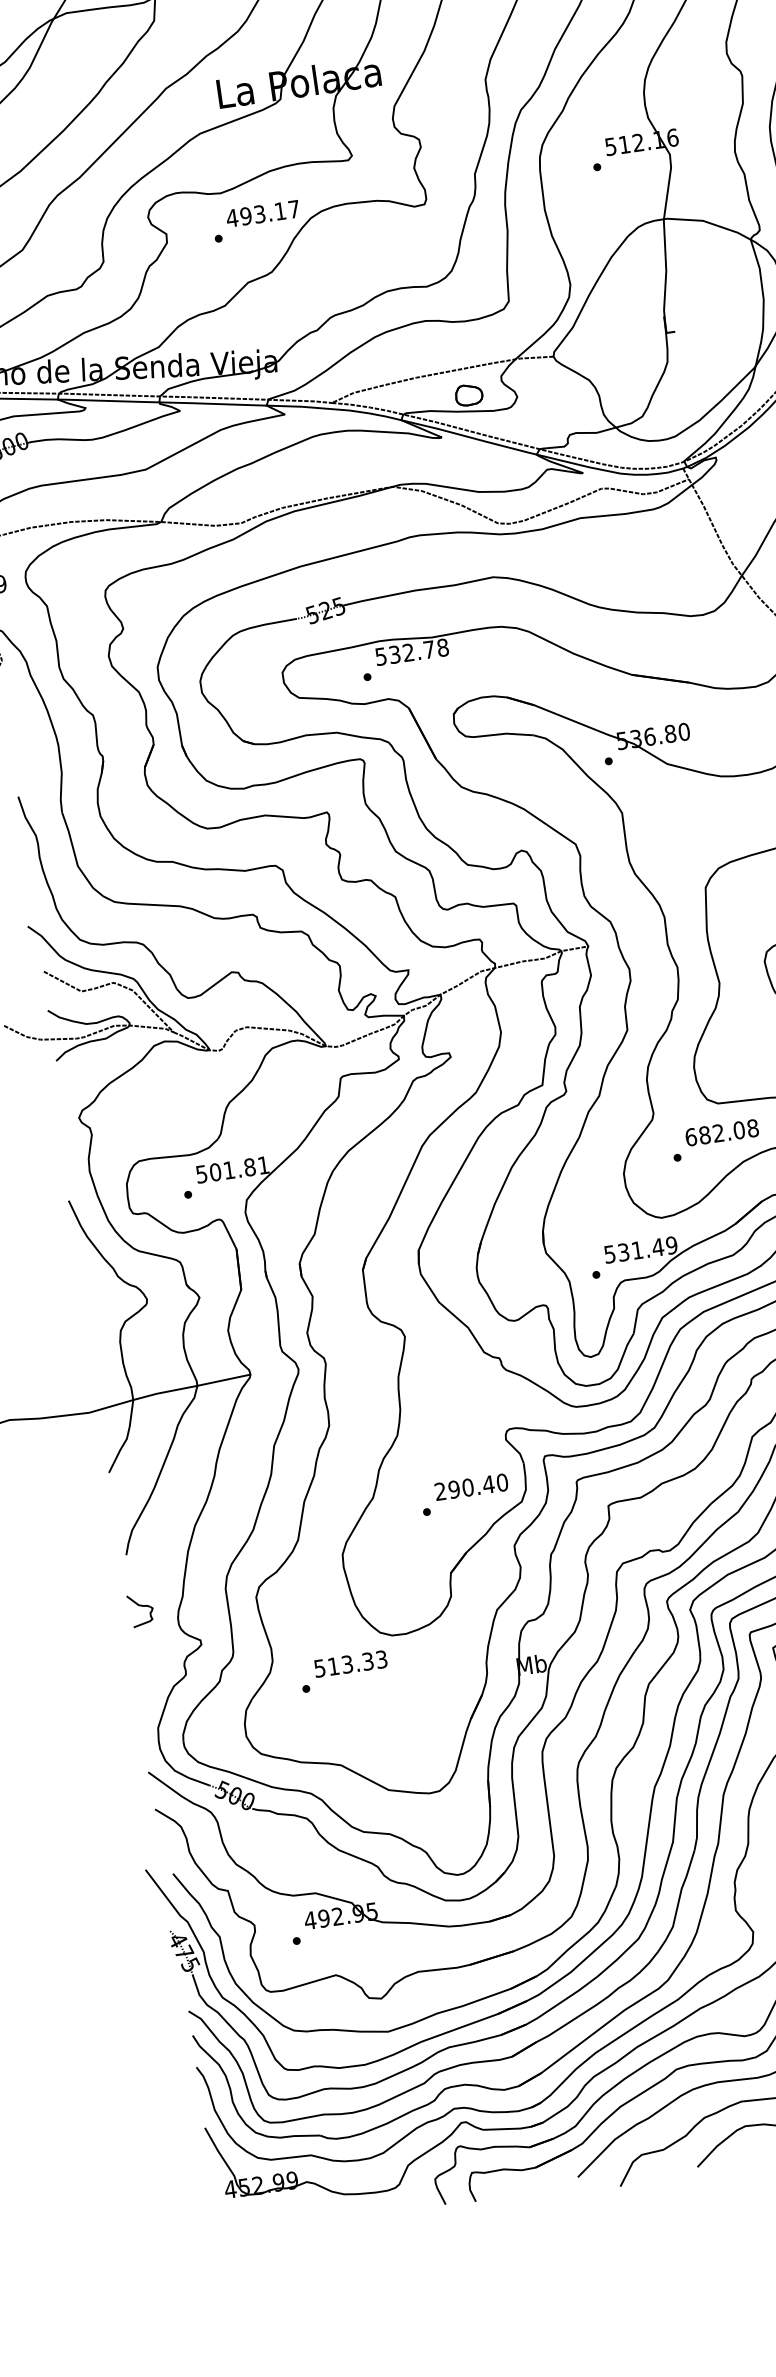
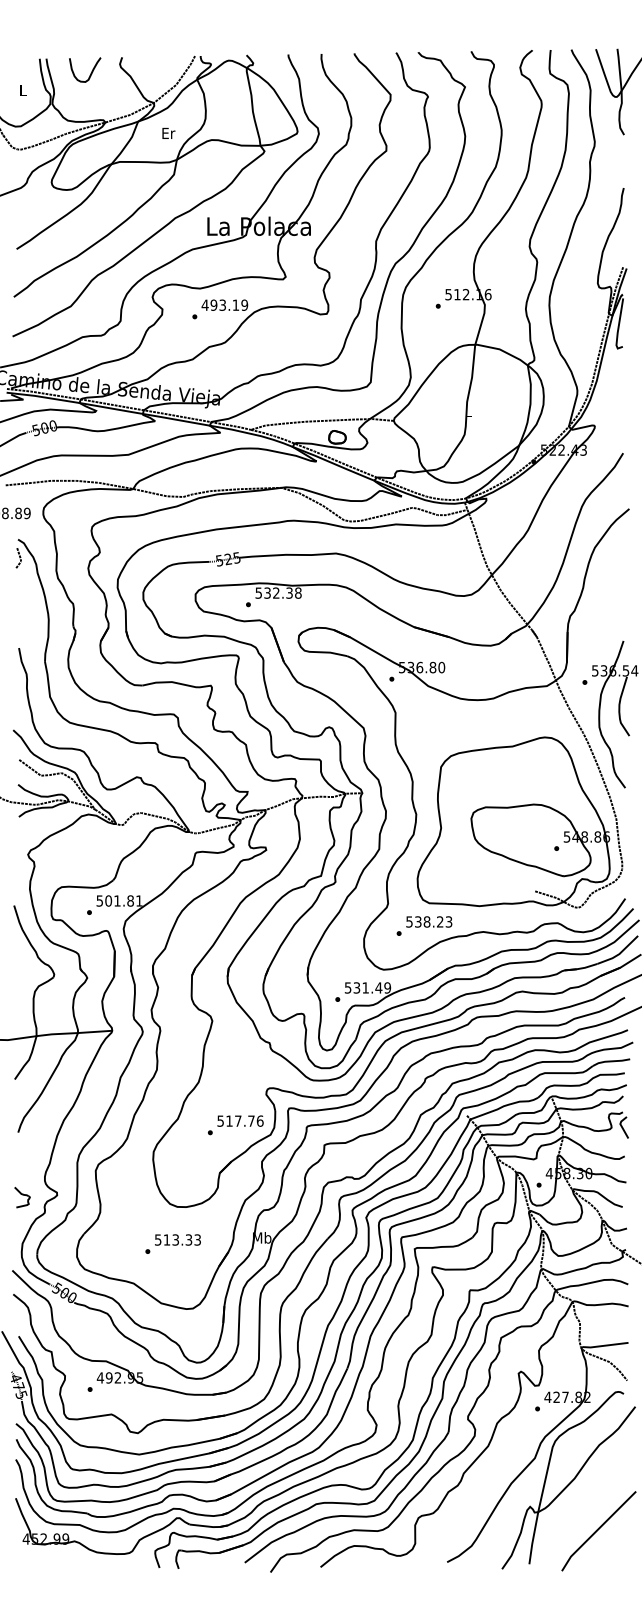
text: (293, 208) -> (244, 304), 493.17 -> 493.19
text: (429, 648) -> (289, 592), 532.78 -> 532.38
text: (722, 1132) -> (429, 921), 682.08 -> 538.23
text: (471, 1486) -> (240, 1120), 290.40 -> 517.76
part: (141, 1610) -> (22, 1197), moved
text: (343, 1670) -> (172, 1243), moved

